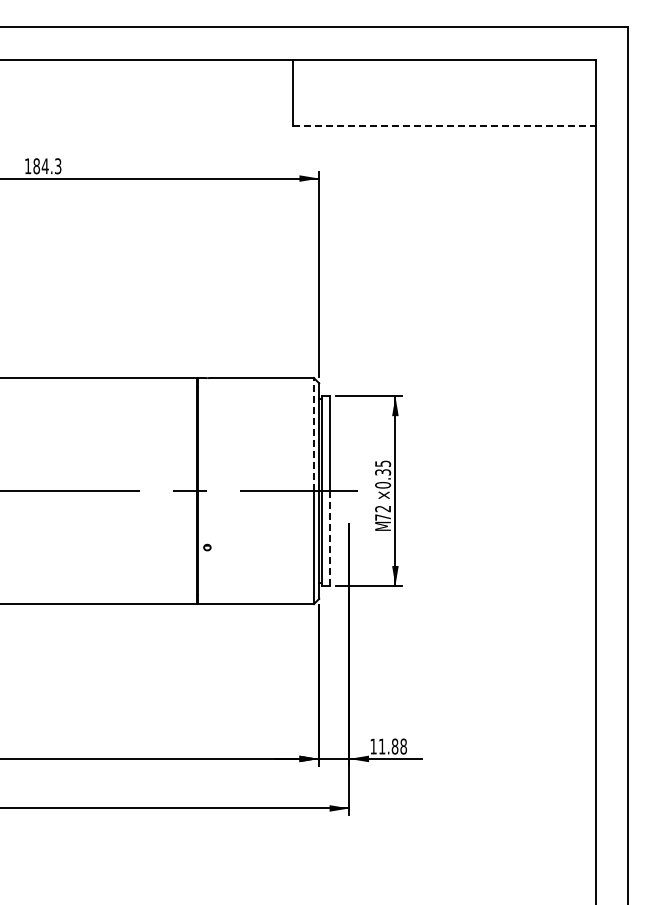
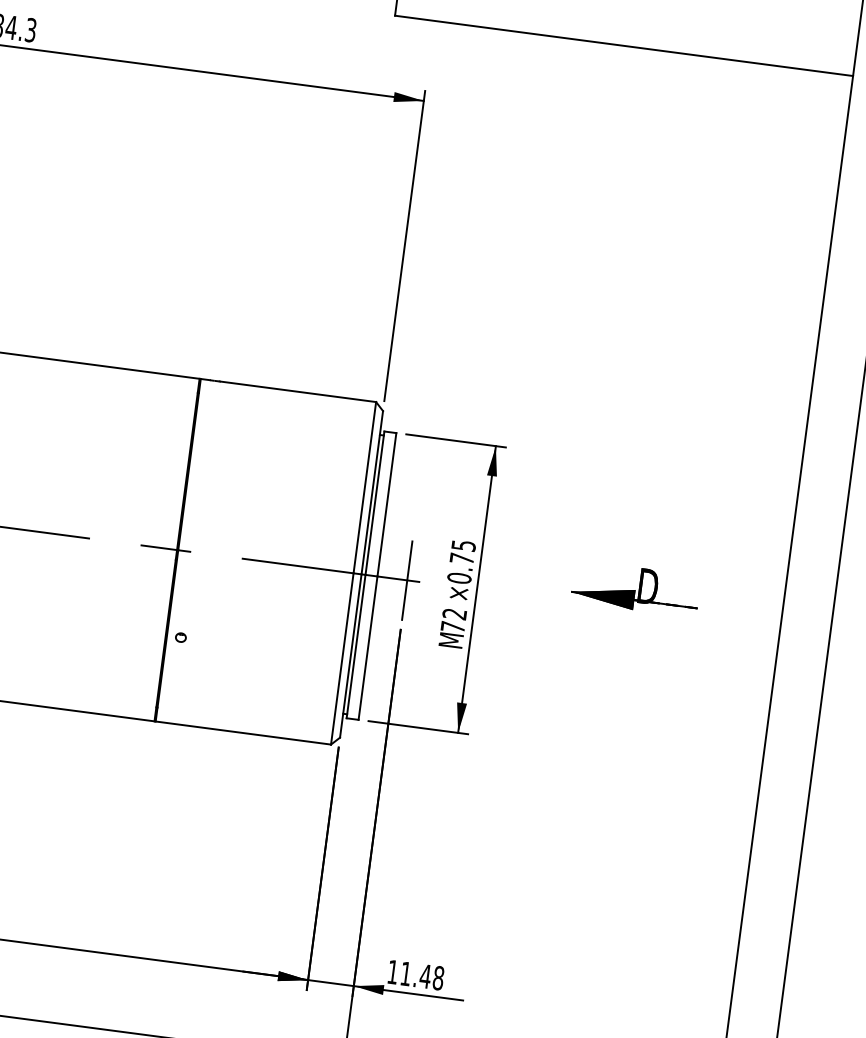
line: (444, 125) -> (624, 45), dashed -> solid
line: (313, 434) -> (364, 487), dashed -> solid
text: (383, 472) -> (462, 559), ×0.35 -> ×0.75
part: (498, 477) -> (635, 589), added
line: (349, 491) -> (407, 581), added
line: (329, 537) -> (367, 646), dashed -> solid
text: (394, 746) -> (424, 976), 11.88 -> 11.48

